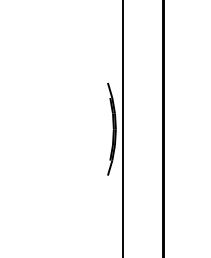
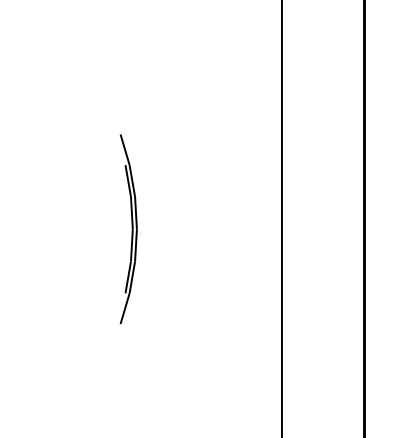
part: (111, 128) -> (127, 227), moved

